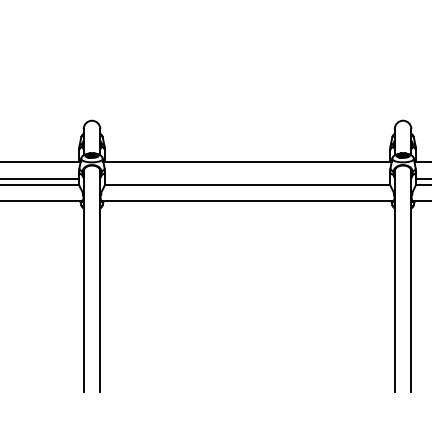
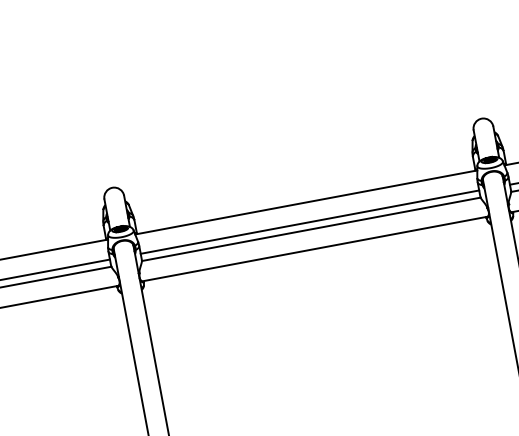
line: (247, 178) -> (309, 221), added

